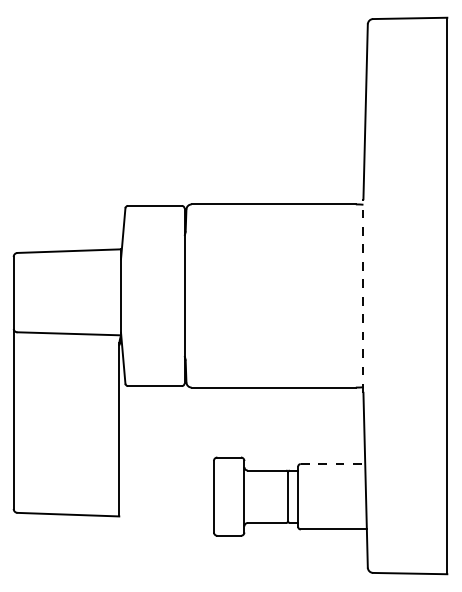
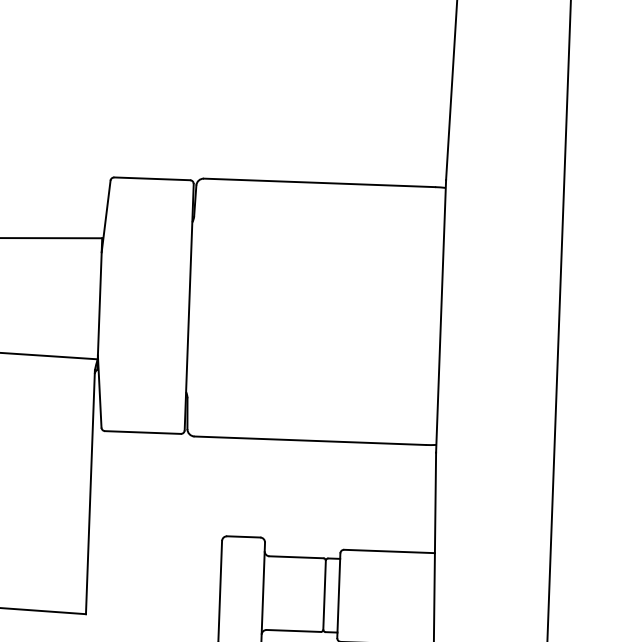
line: (363, 295) -> (441, 315), dashed -> solid
line: (333, 464) -> (390, 552), dashed -> solid

